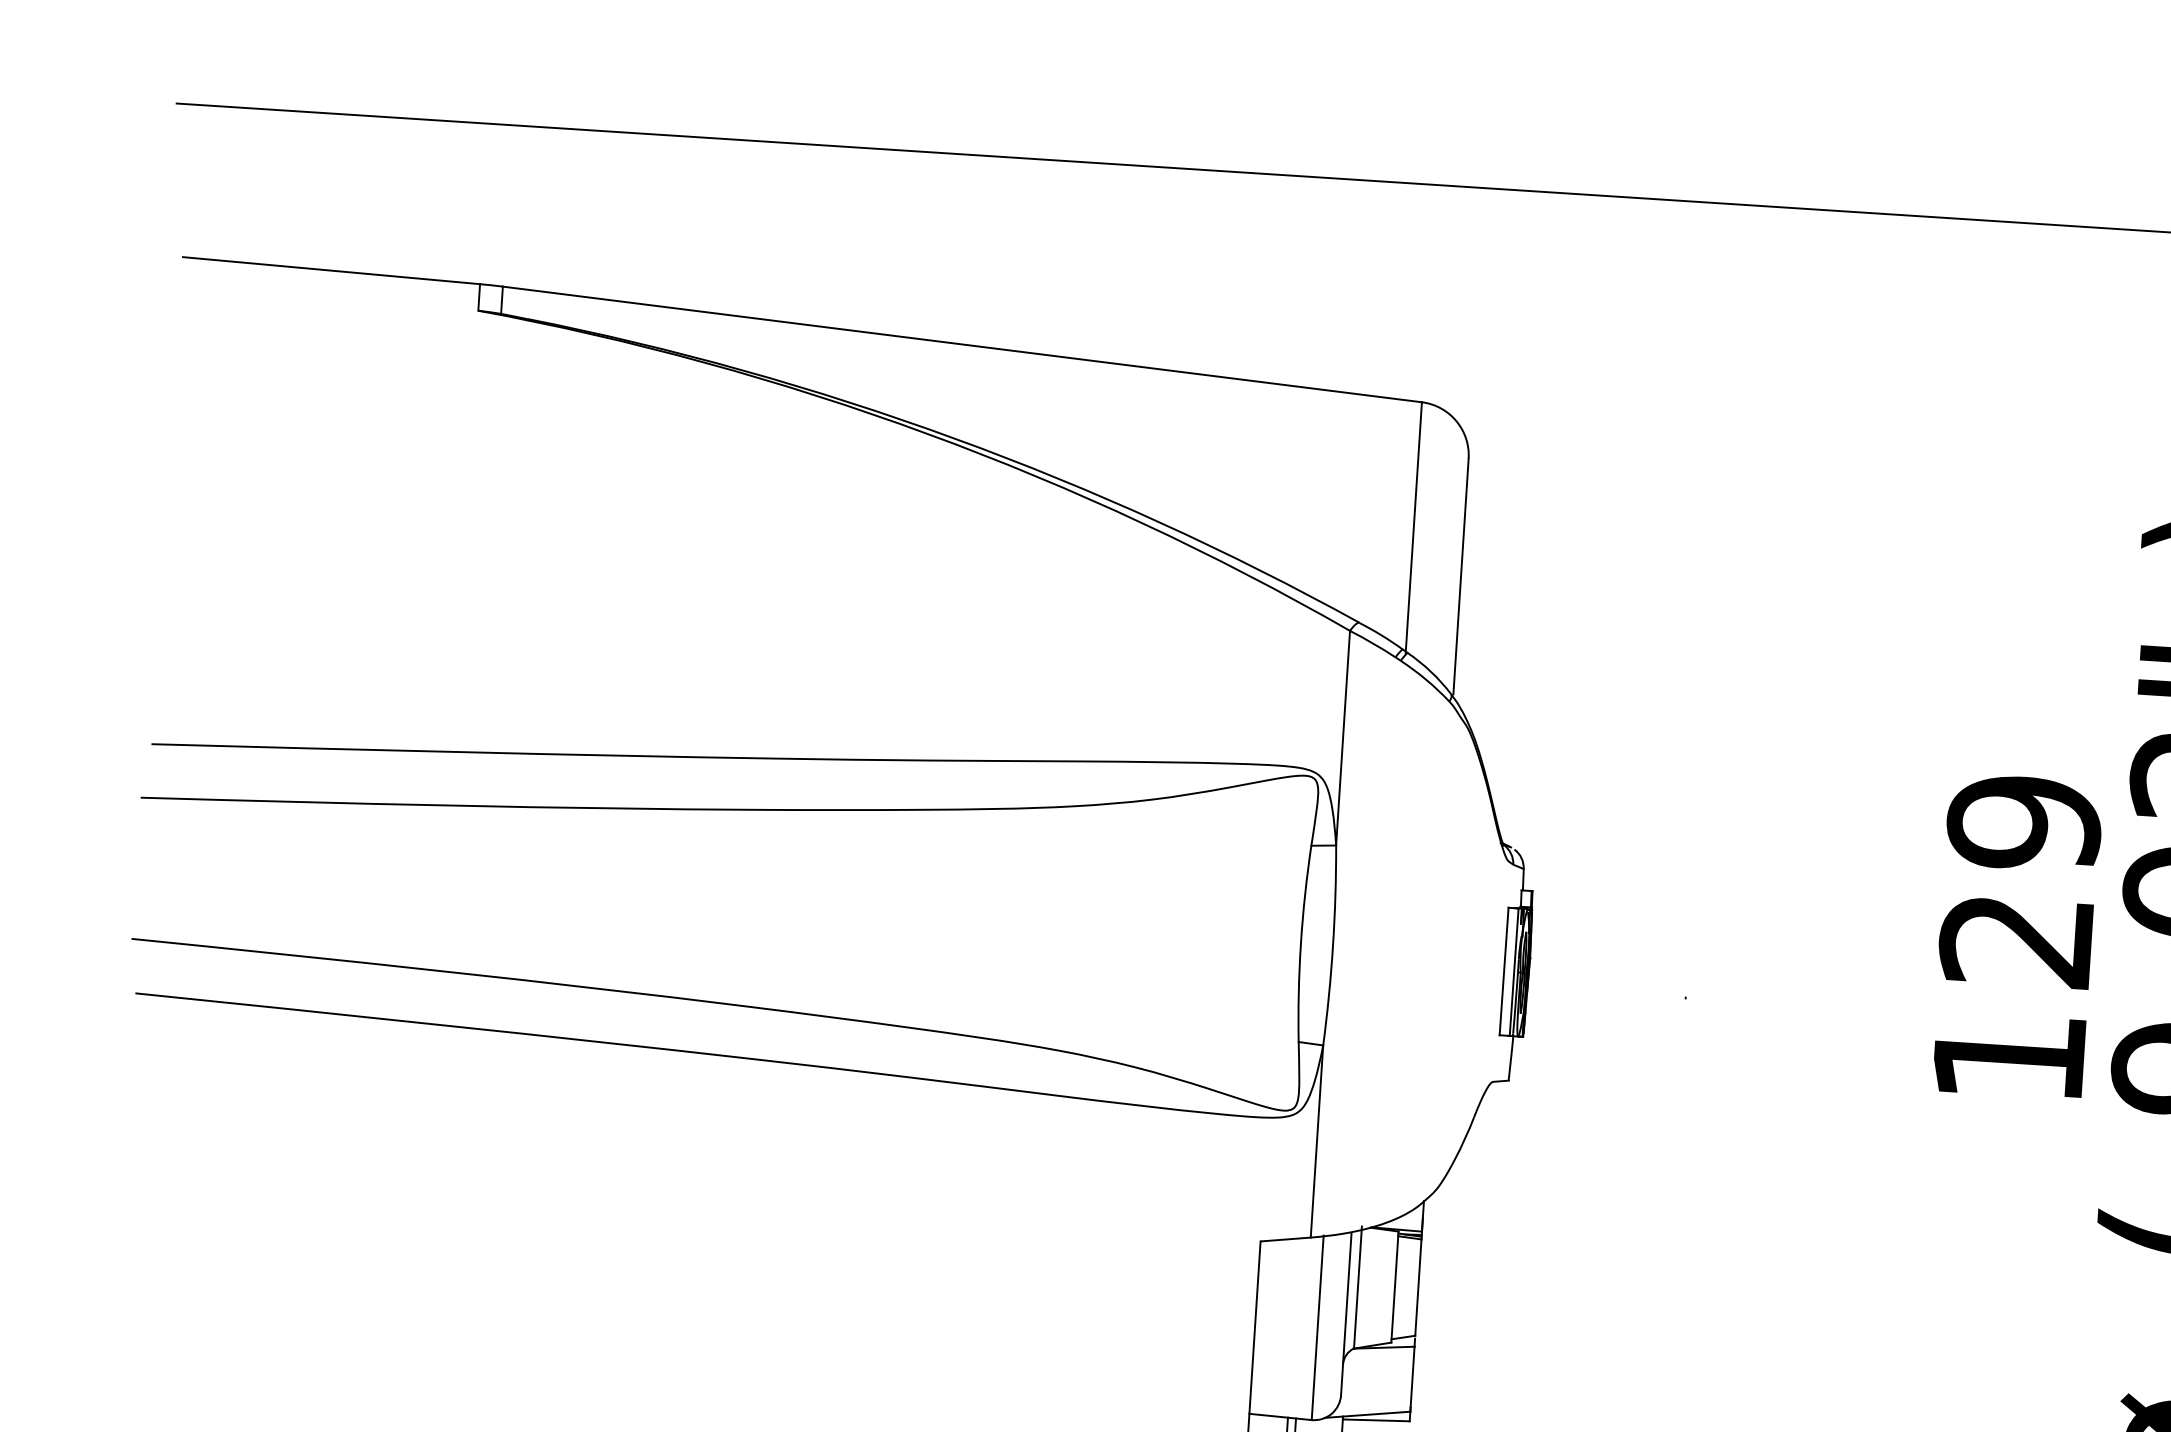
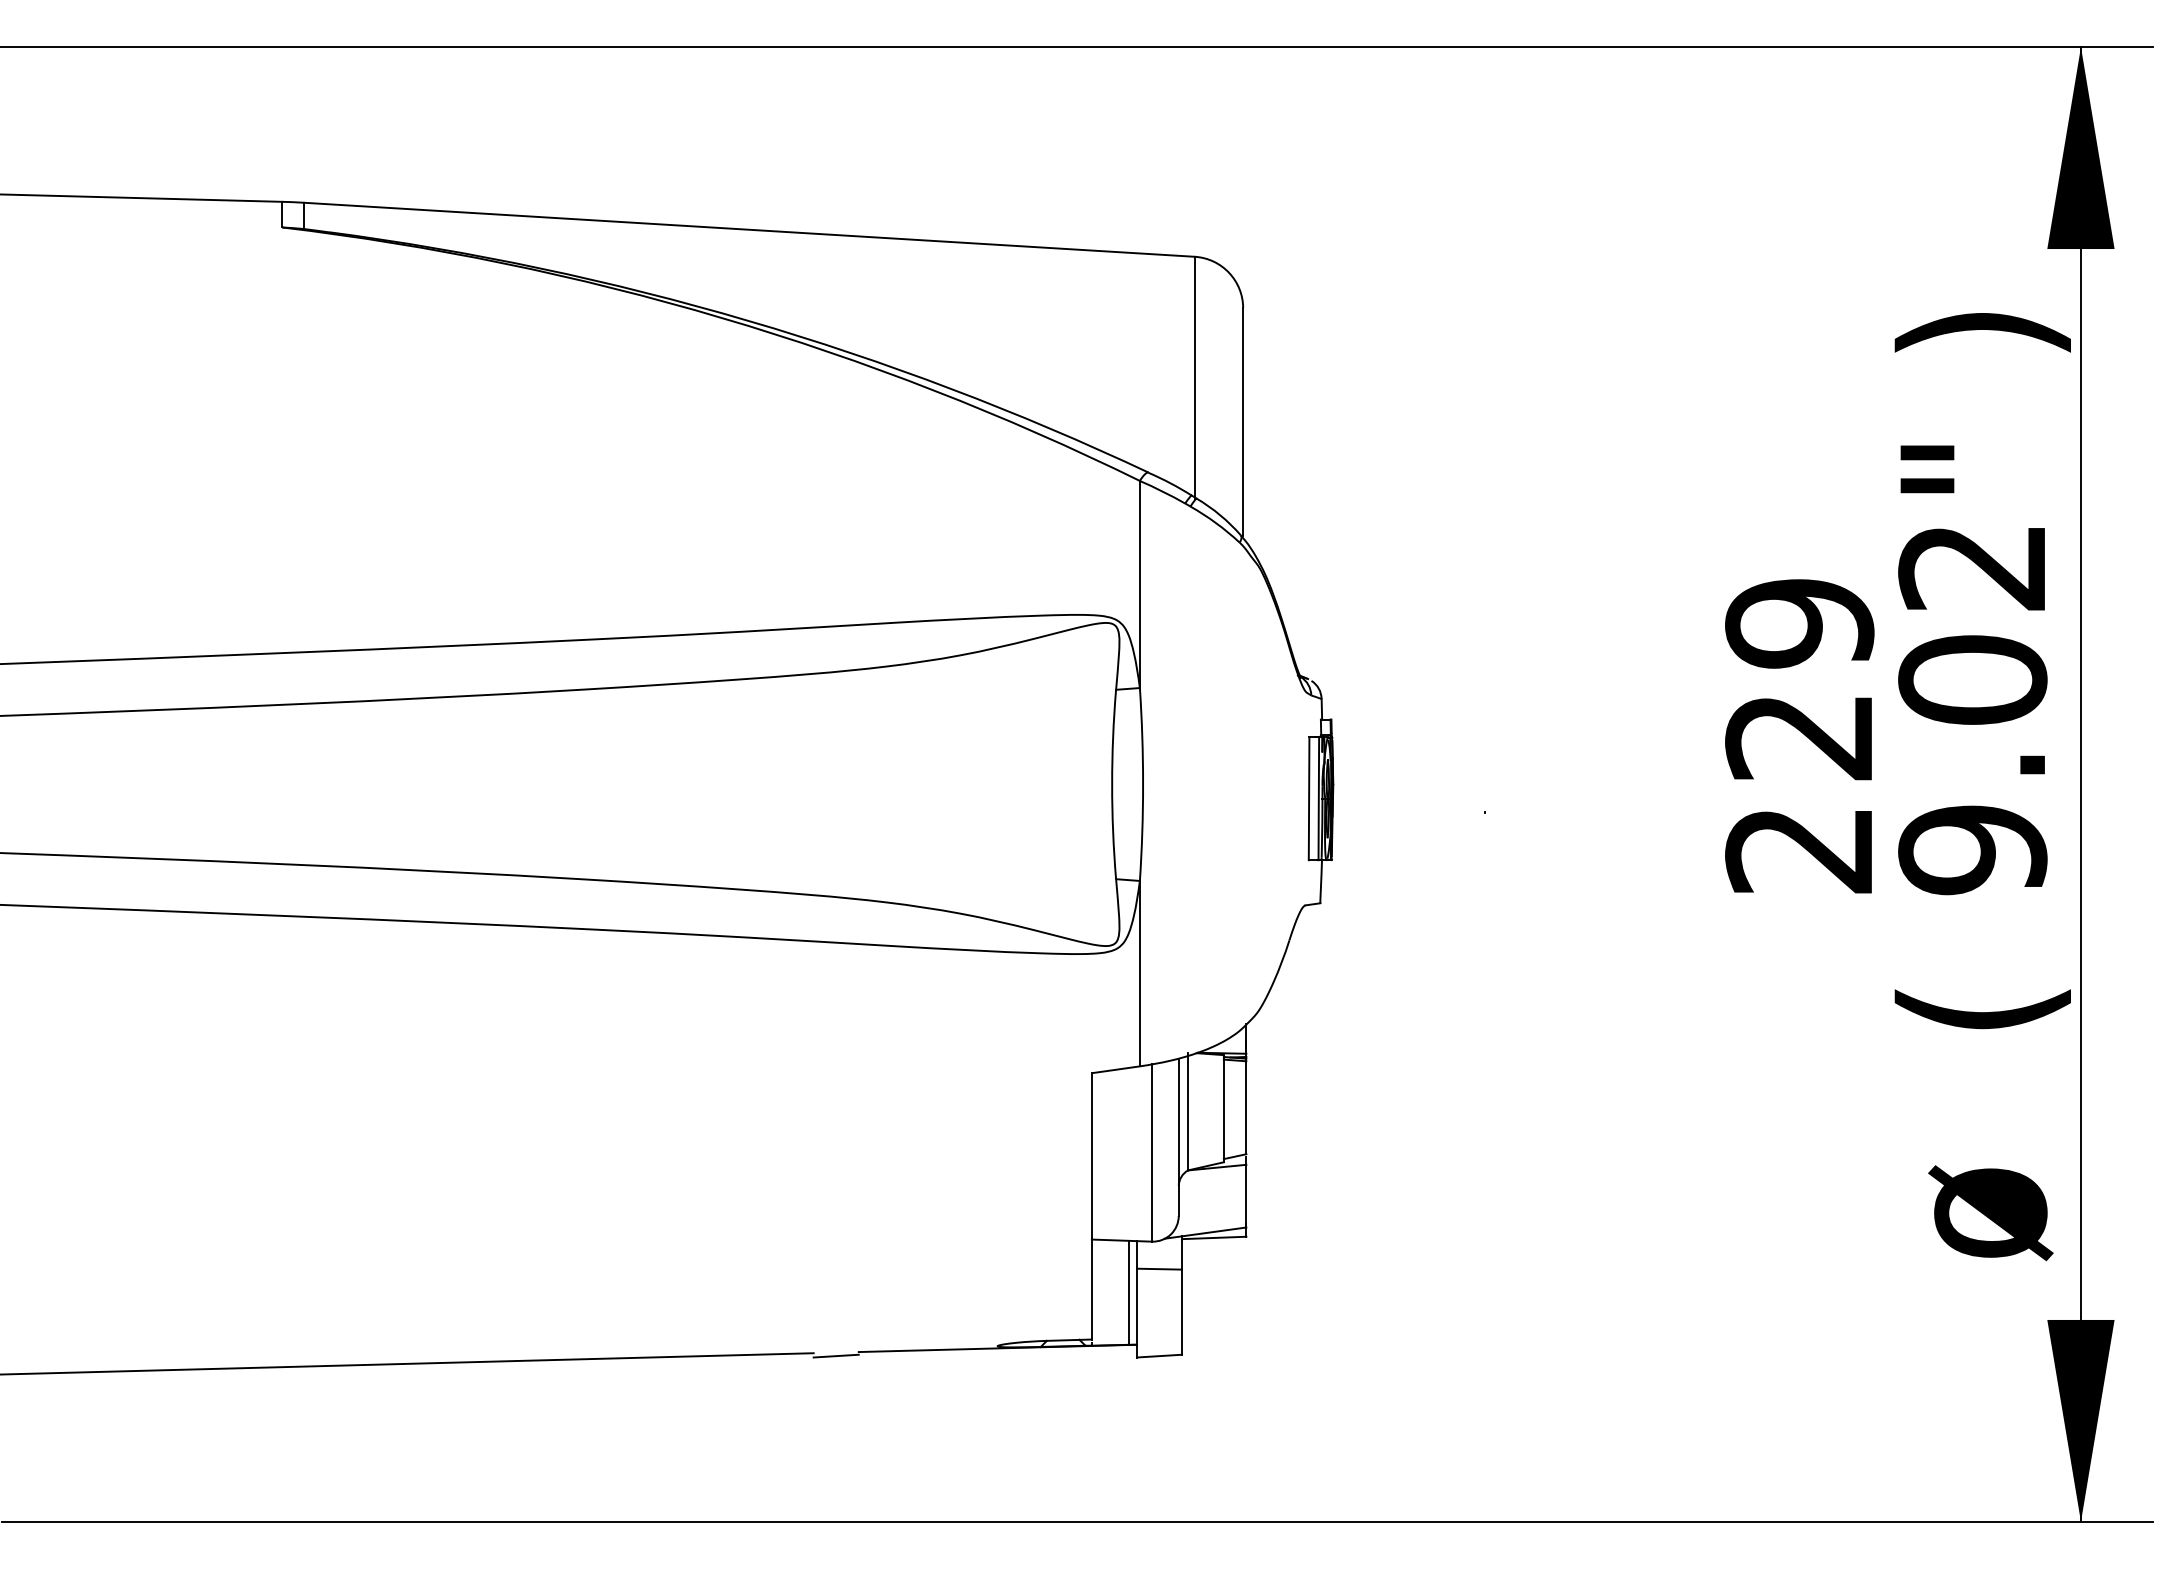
text: (2007, 1059) -> (1798, 851), 129 -> 229

